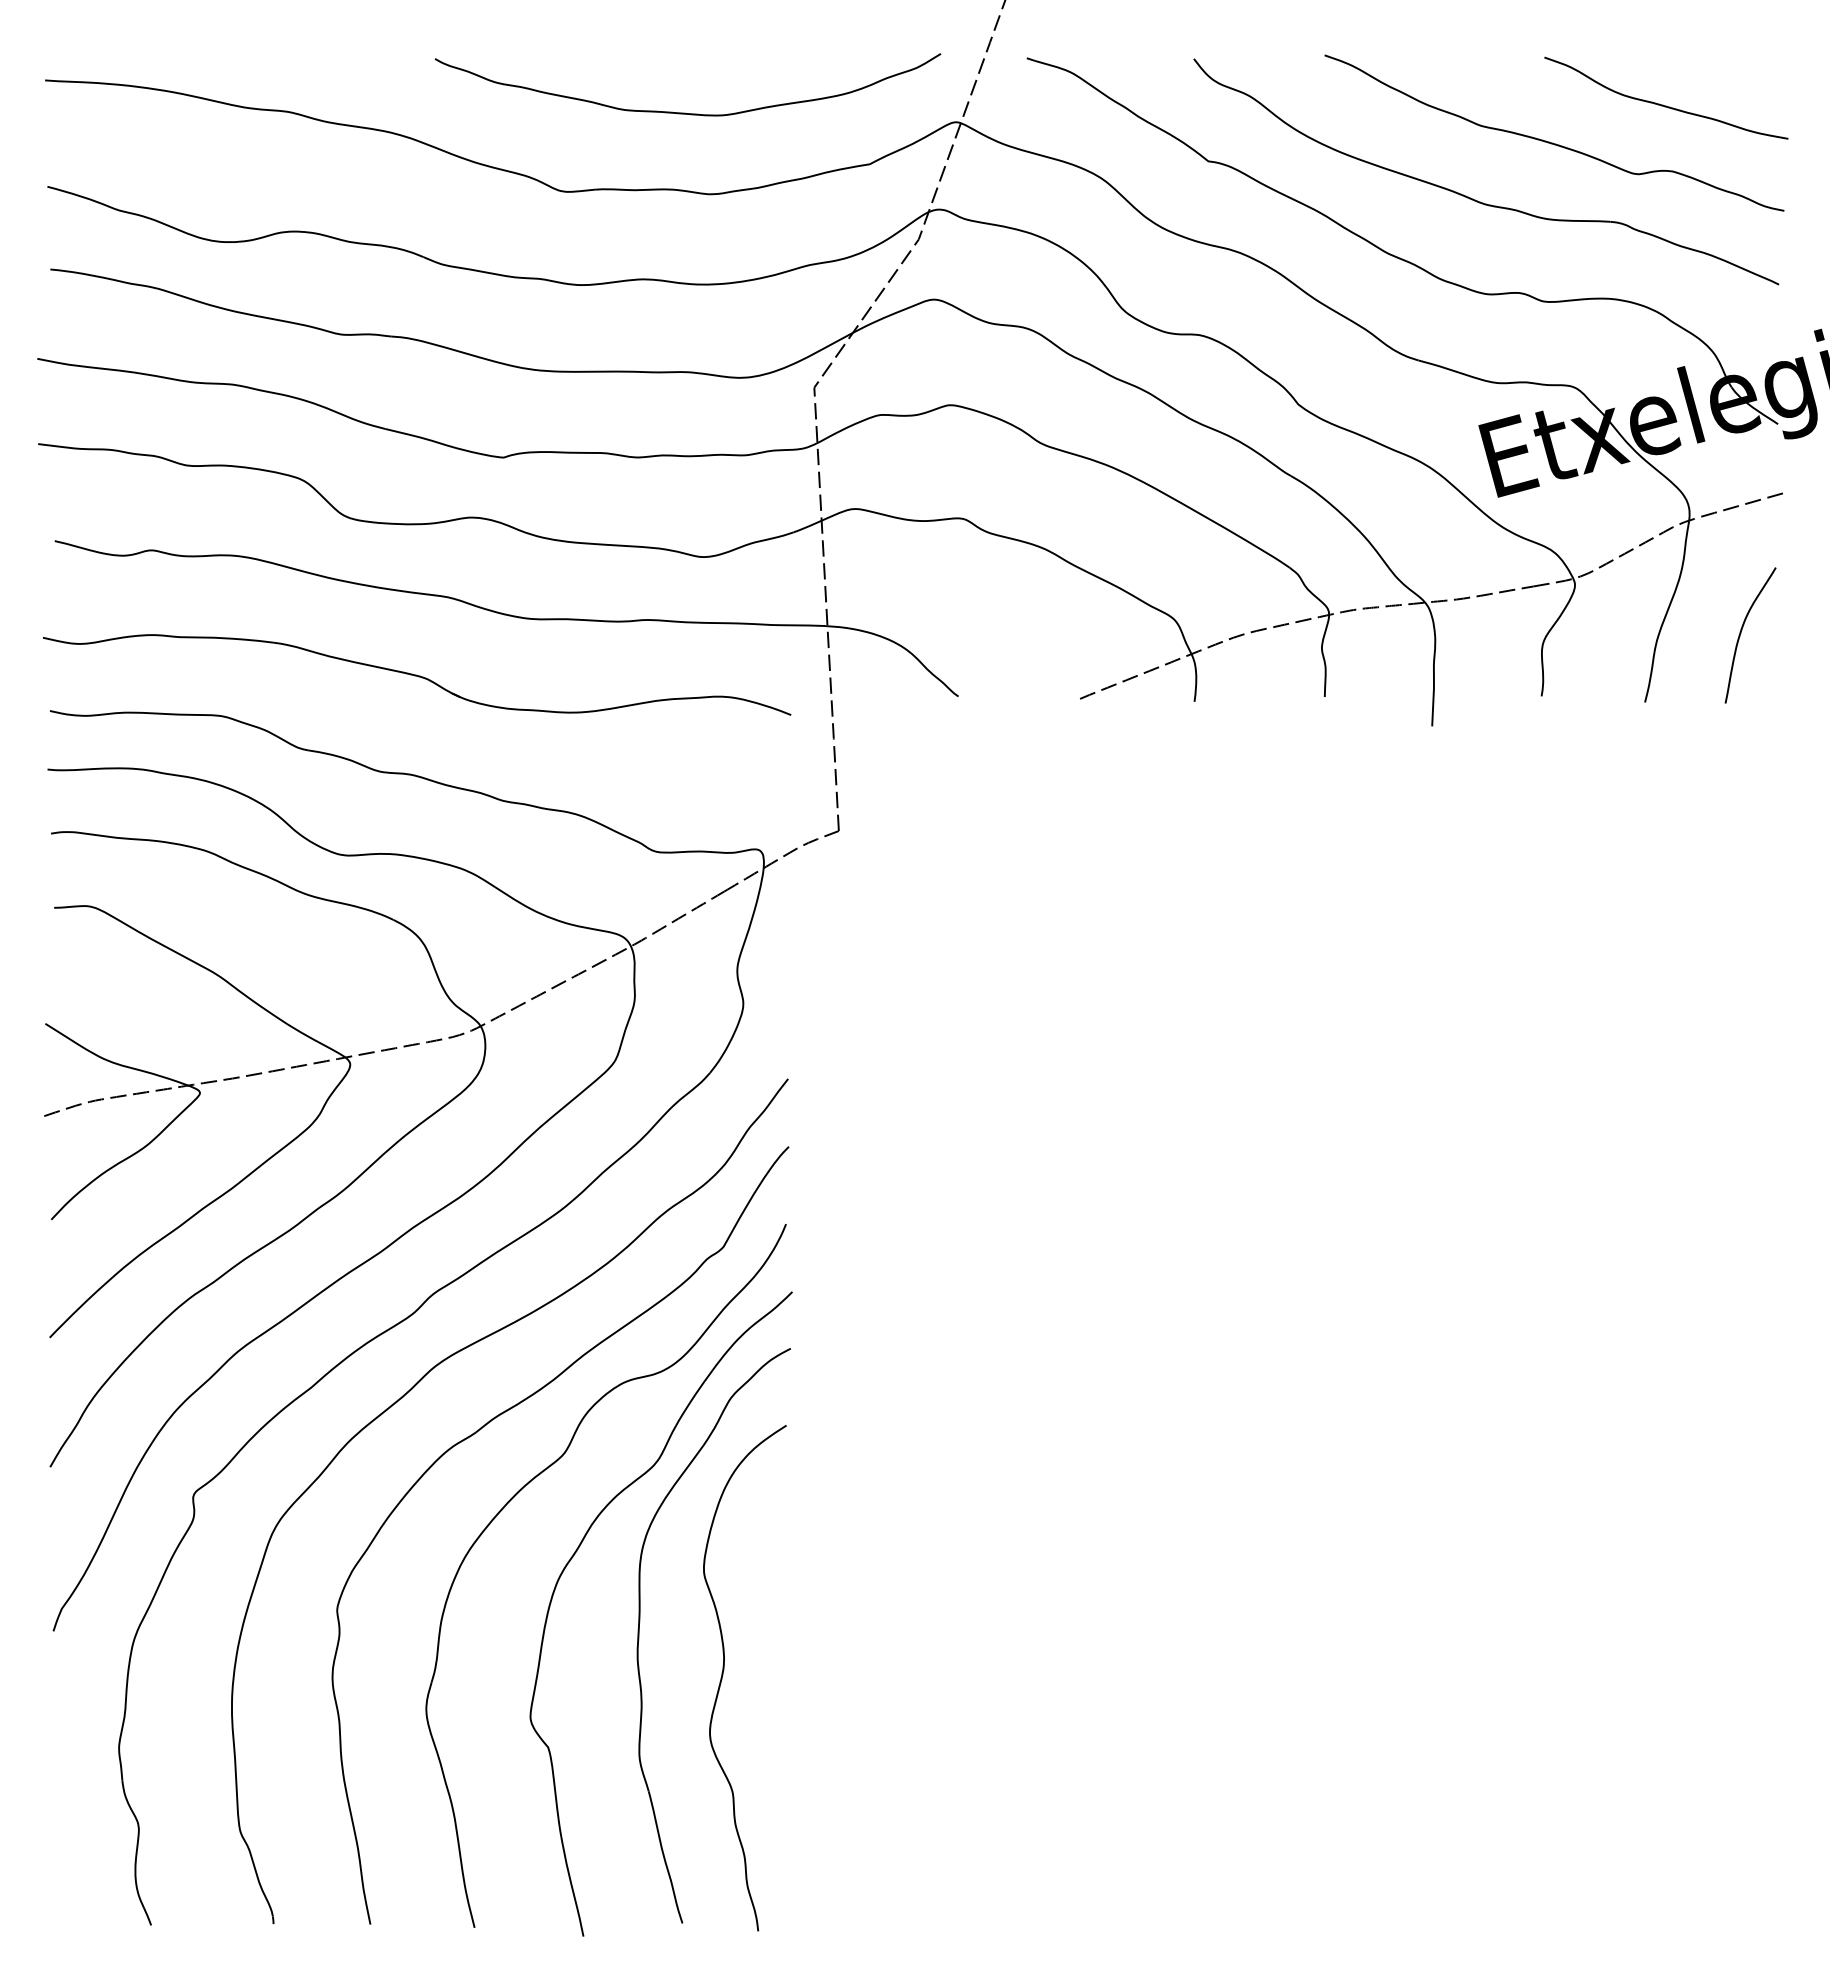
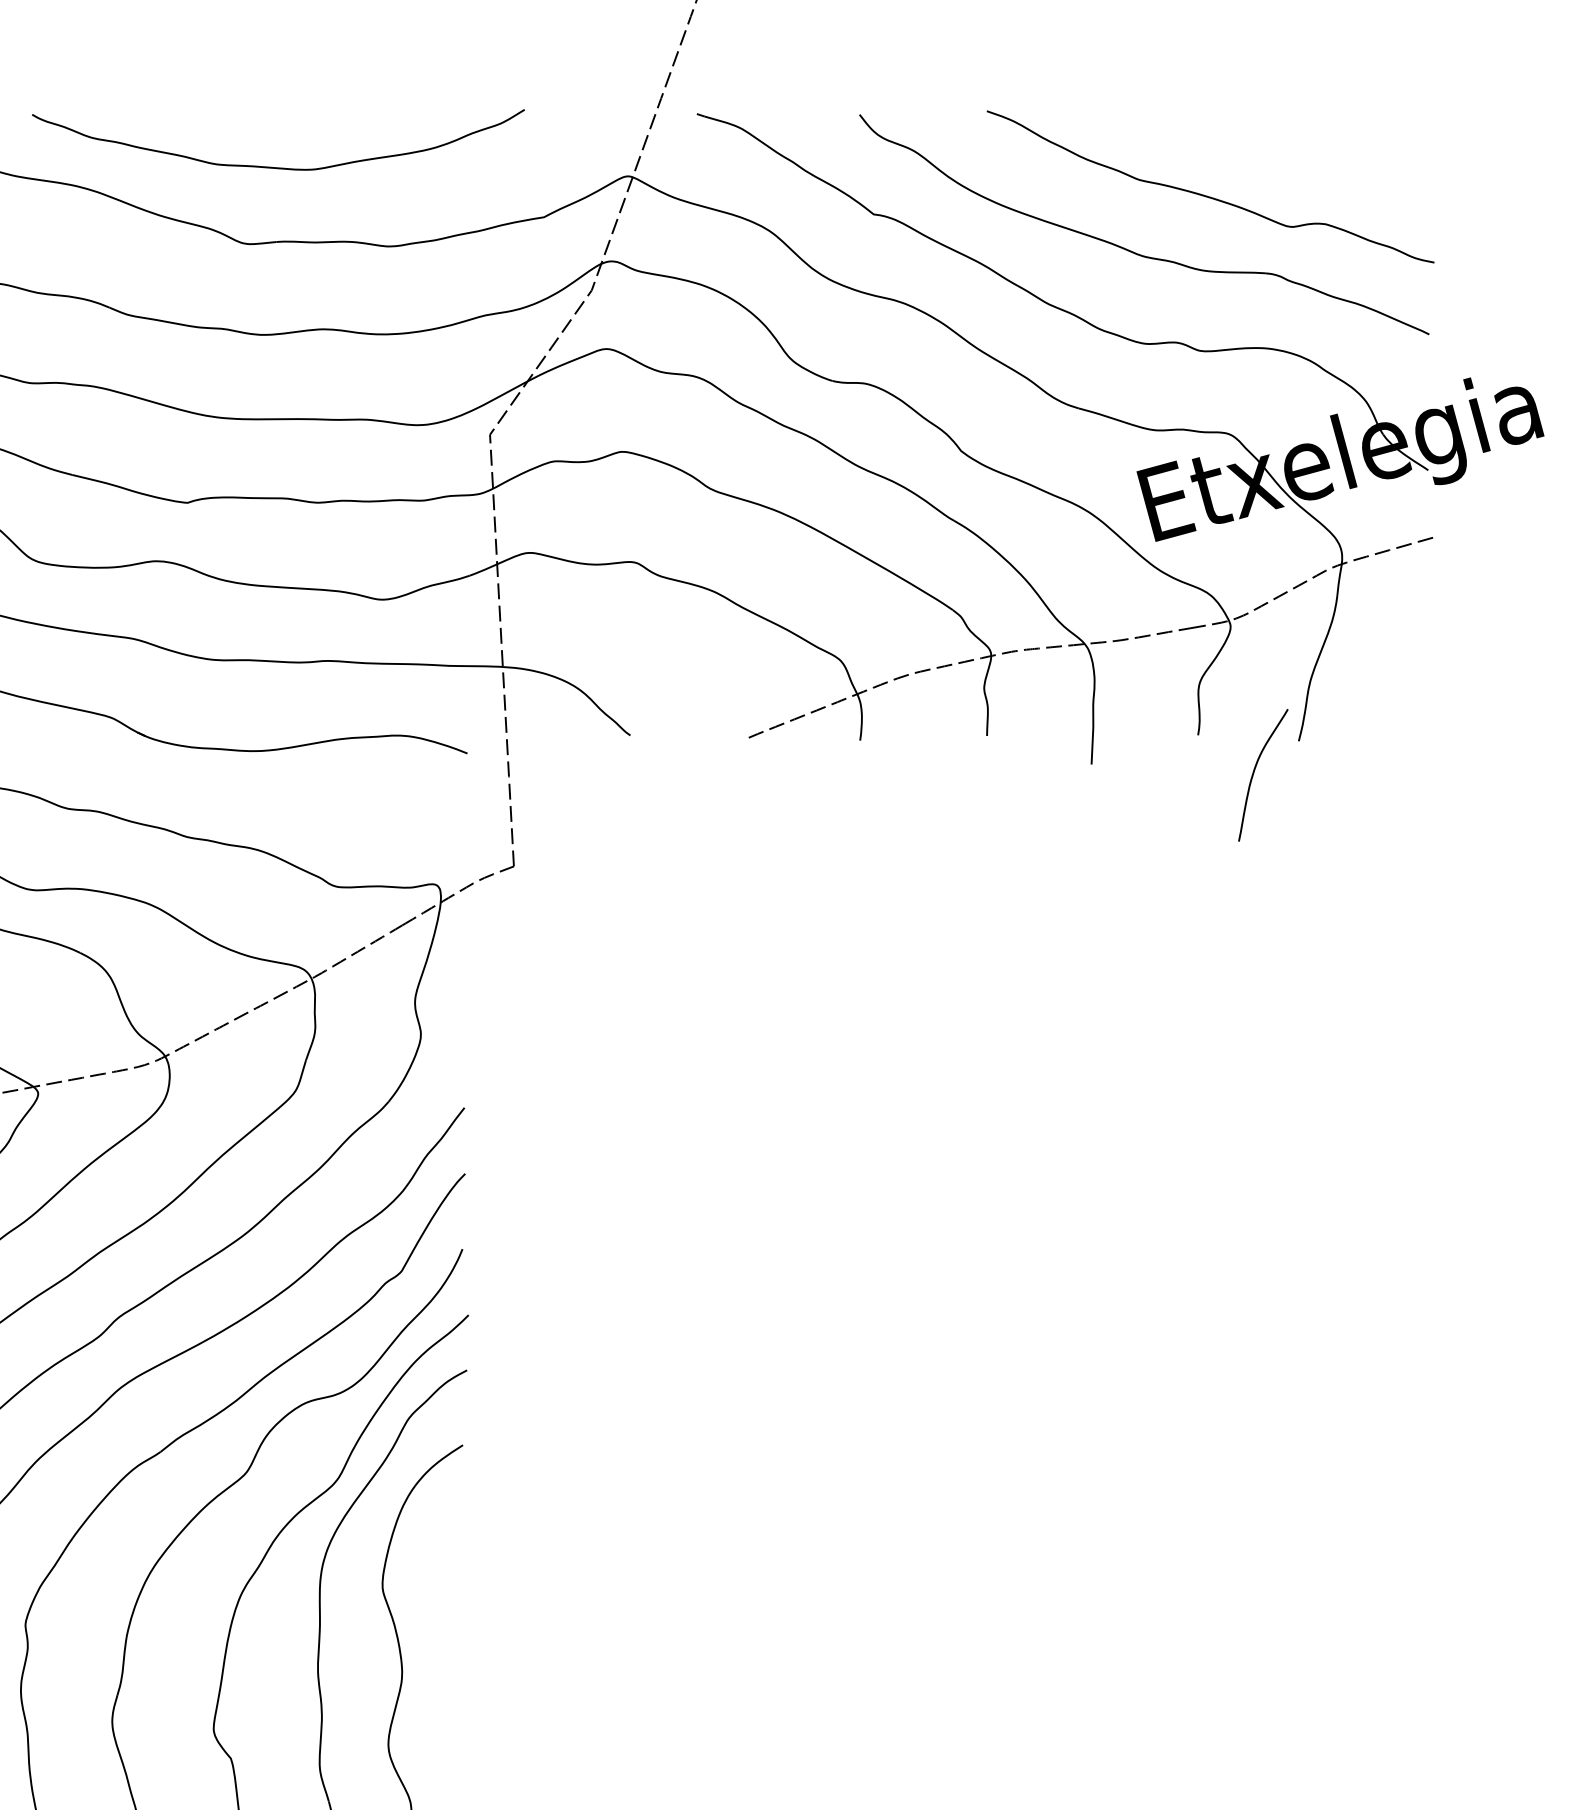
curve: (1663, 104) -> (1316, 159), removed
curve: (685, 112) -> (276, 166), moved
curve: (1741, 633) -> (1254, 773), moved

